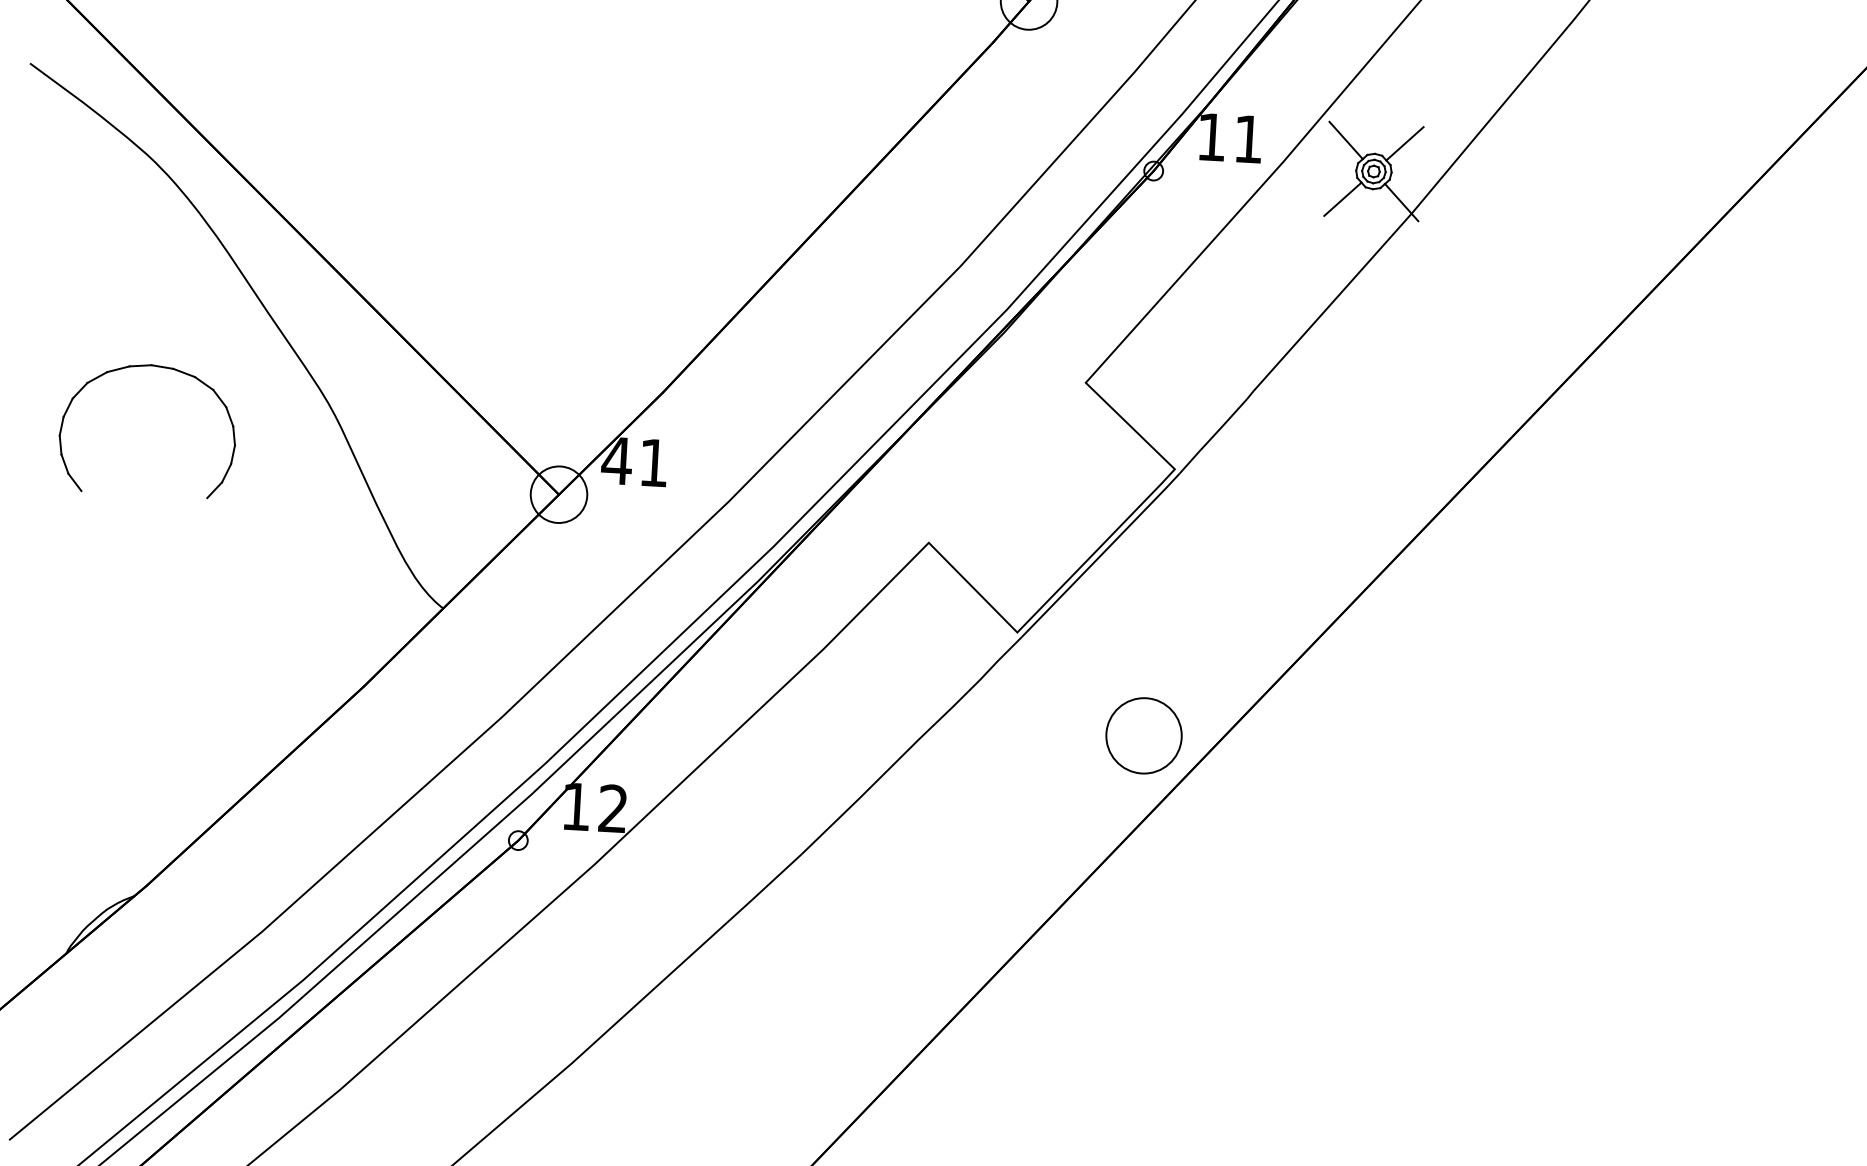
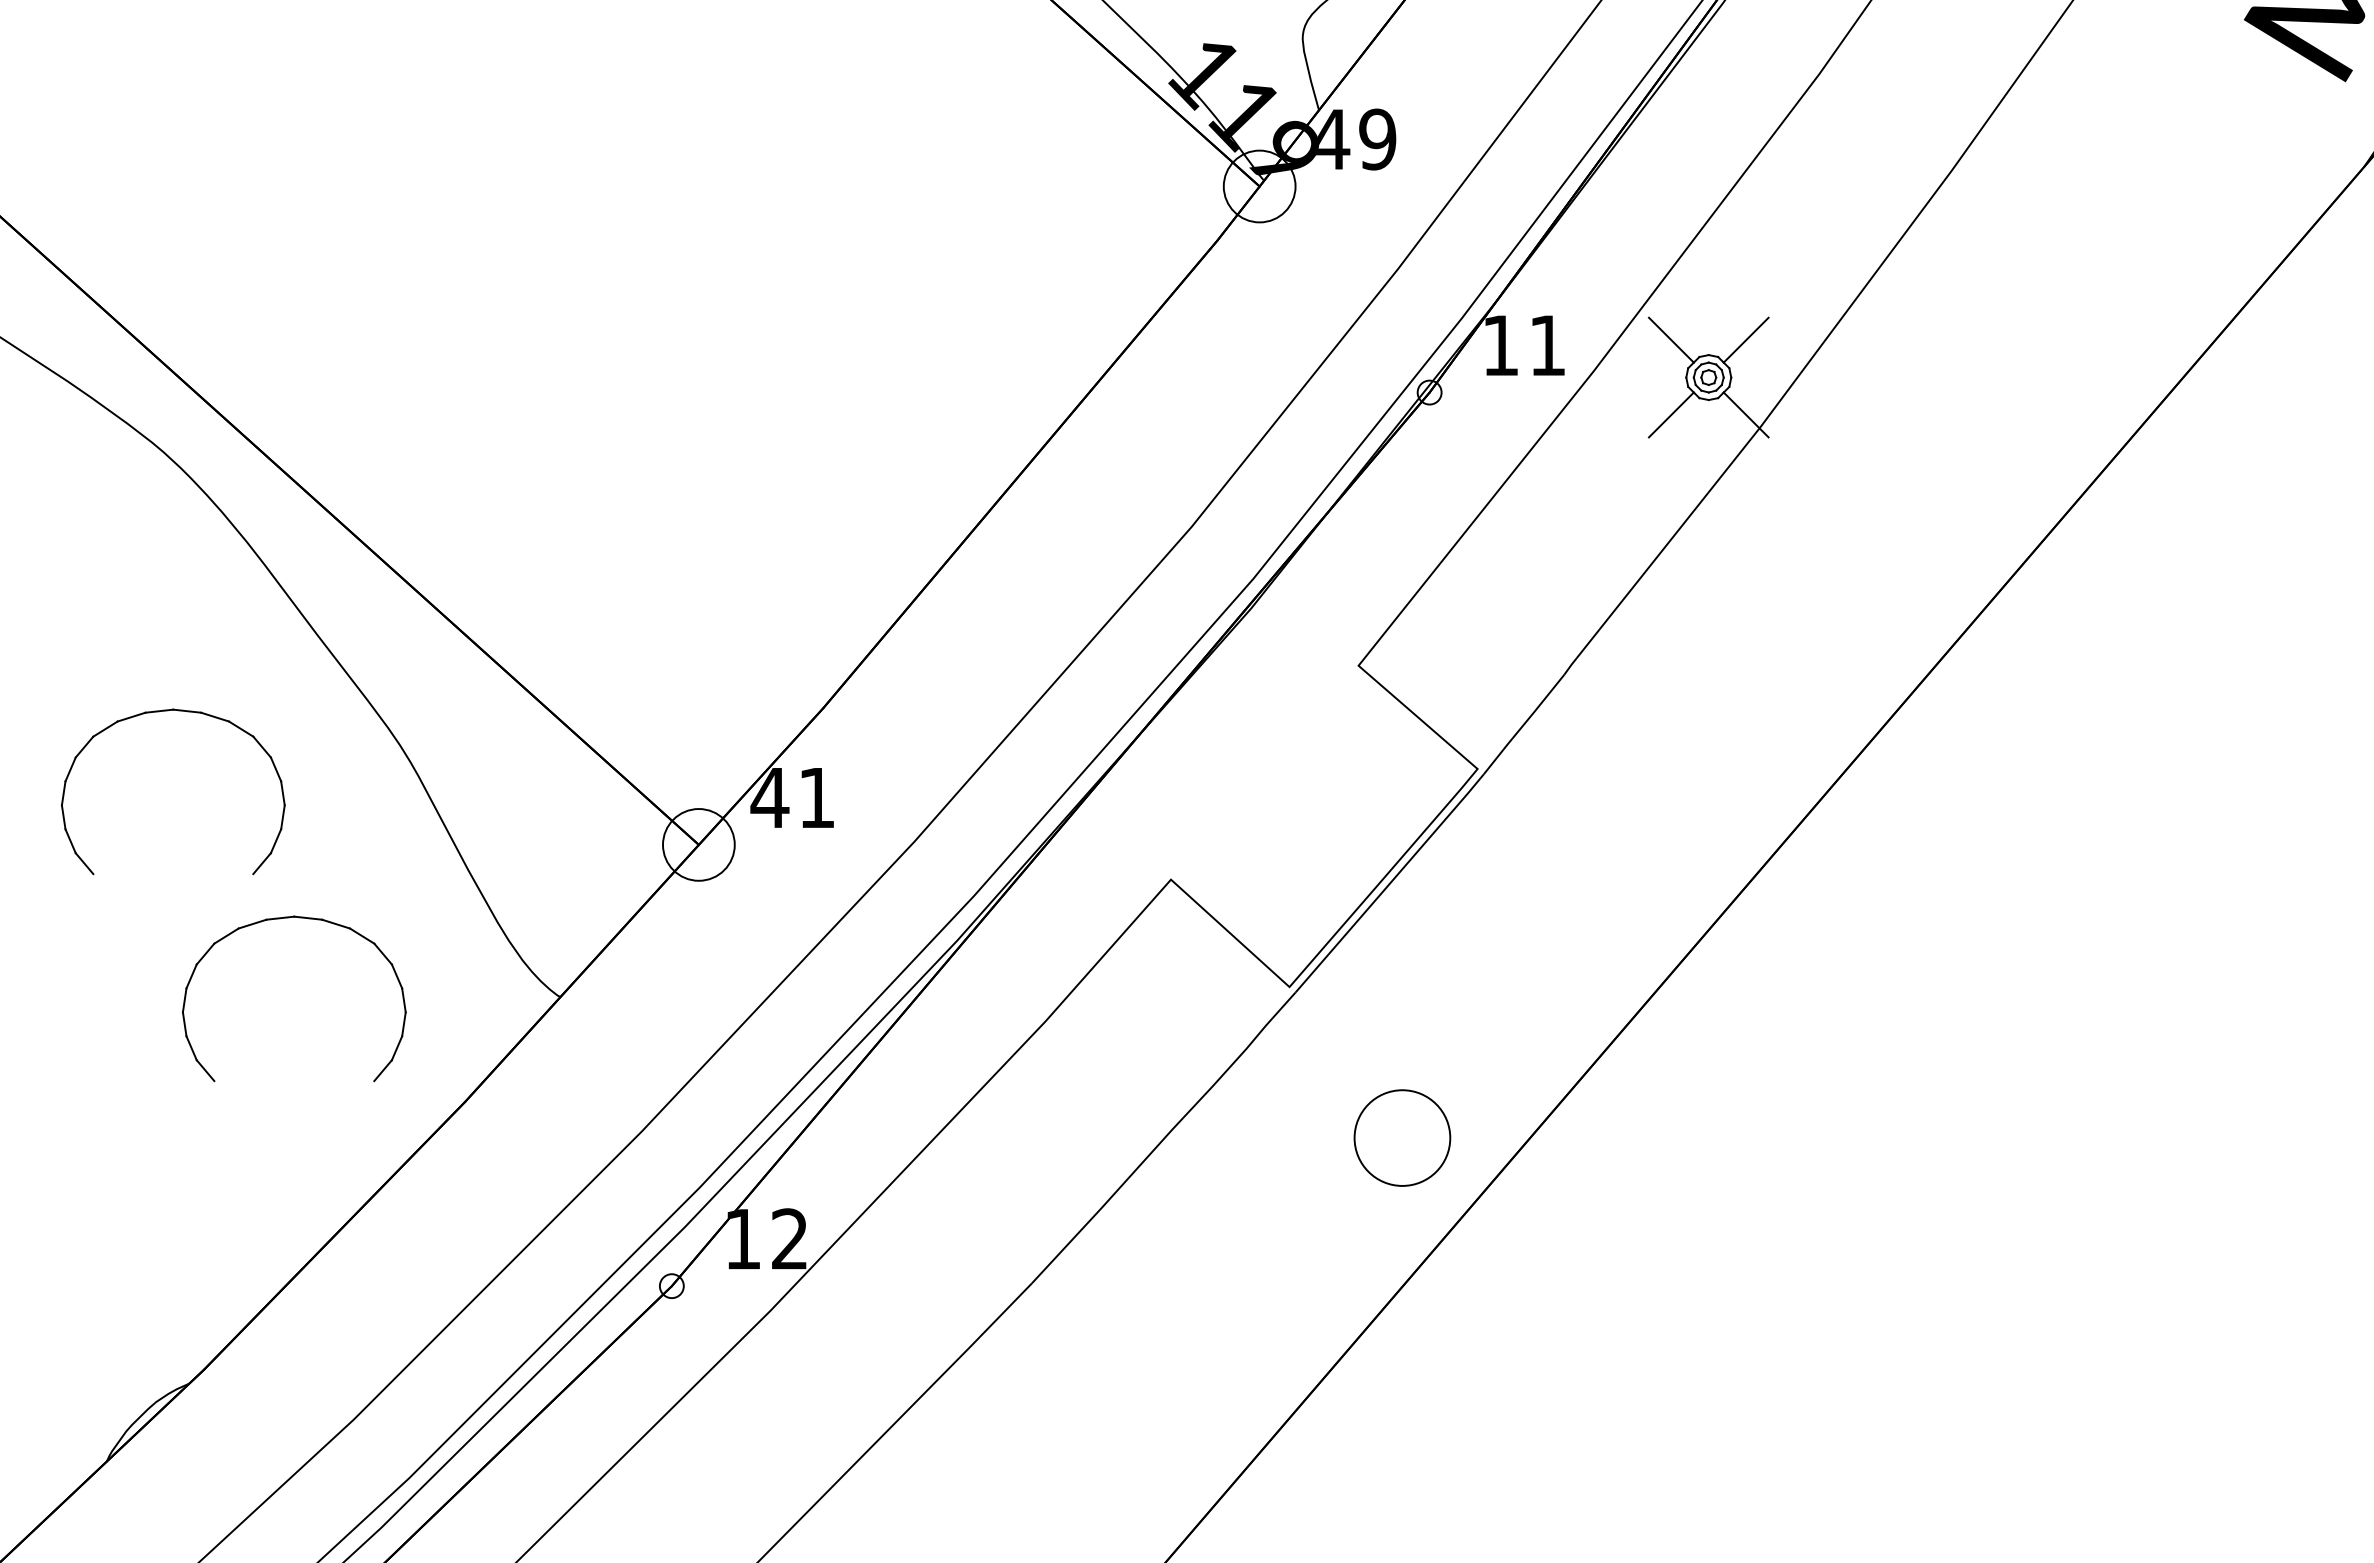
part: (233, 534) -> (289, 918), added
part: (1144, 735) -> (1402, 1137), moved

